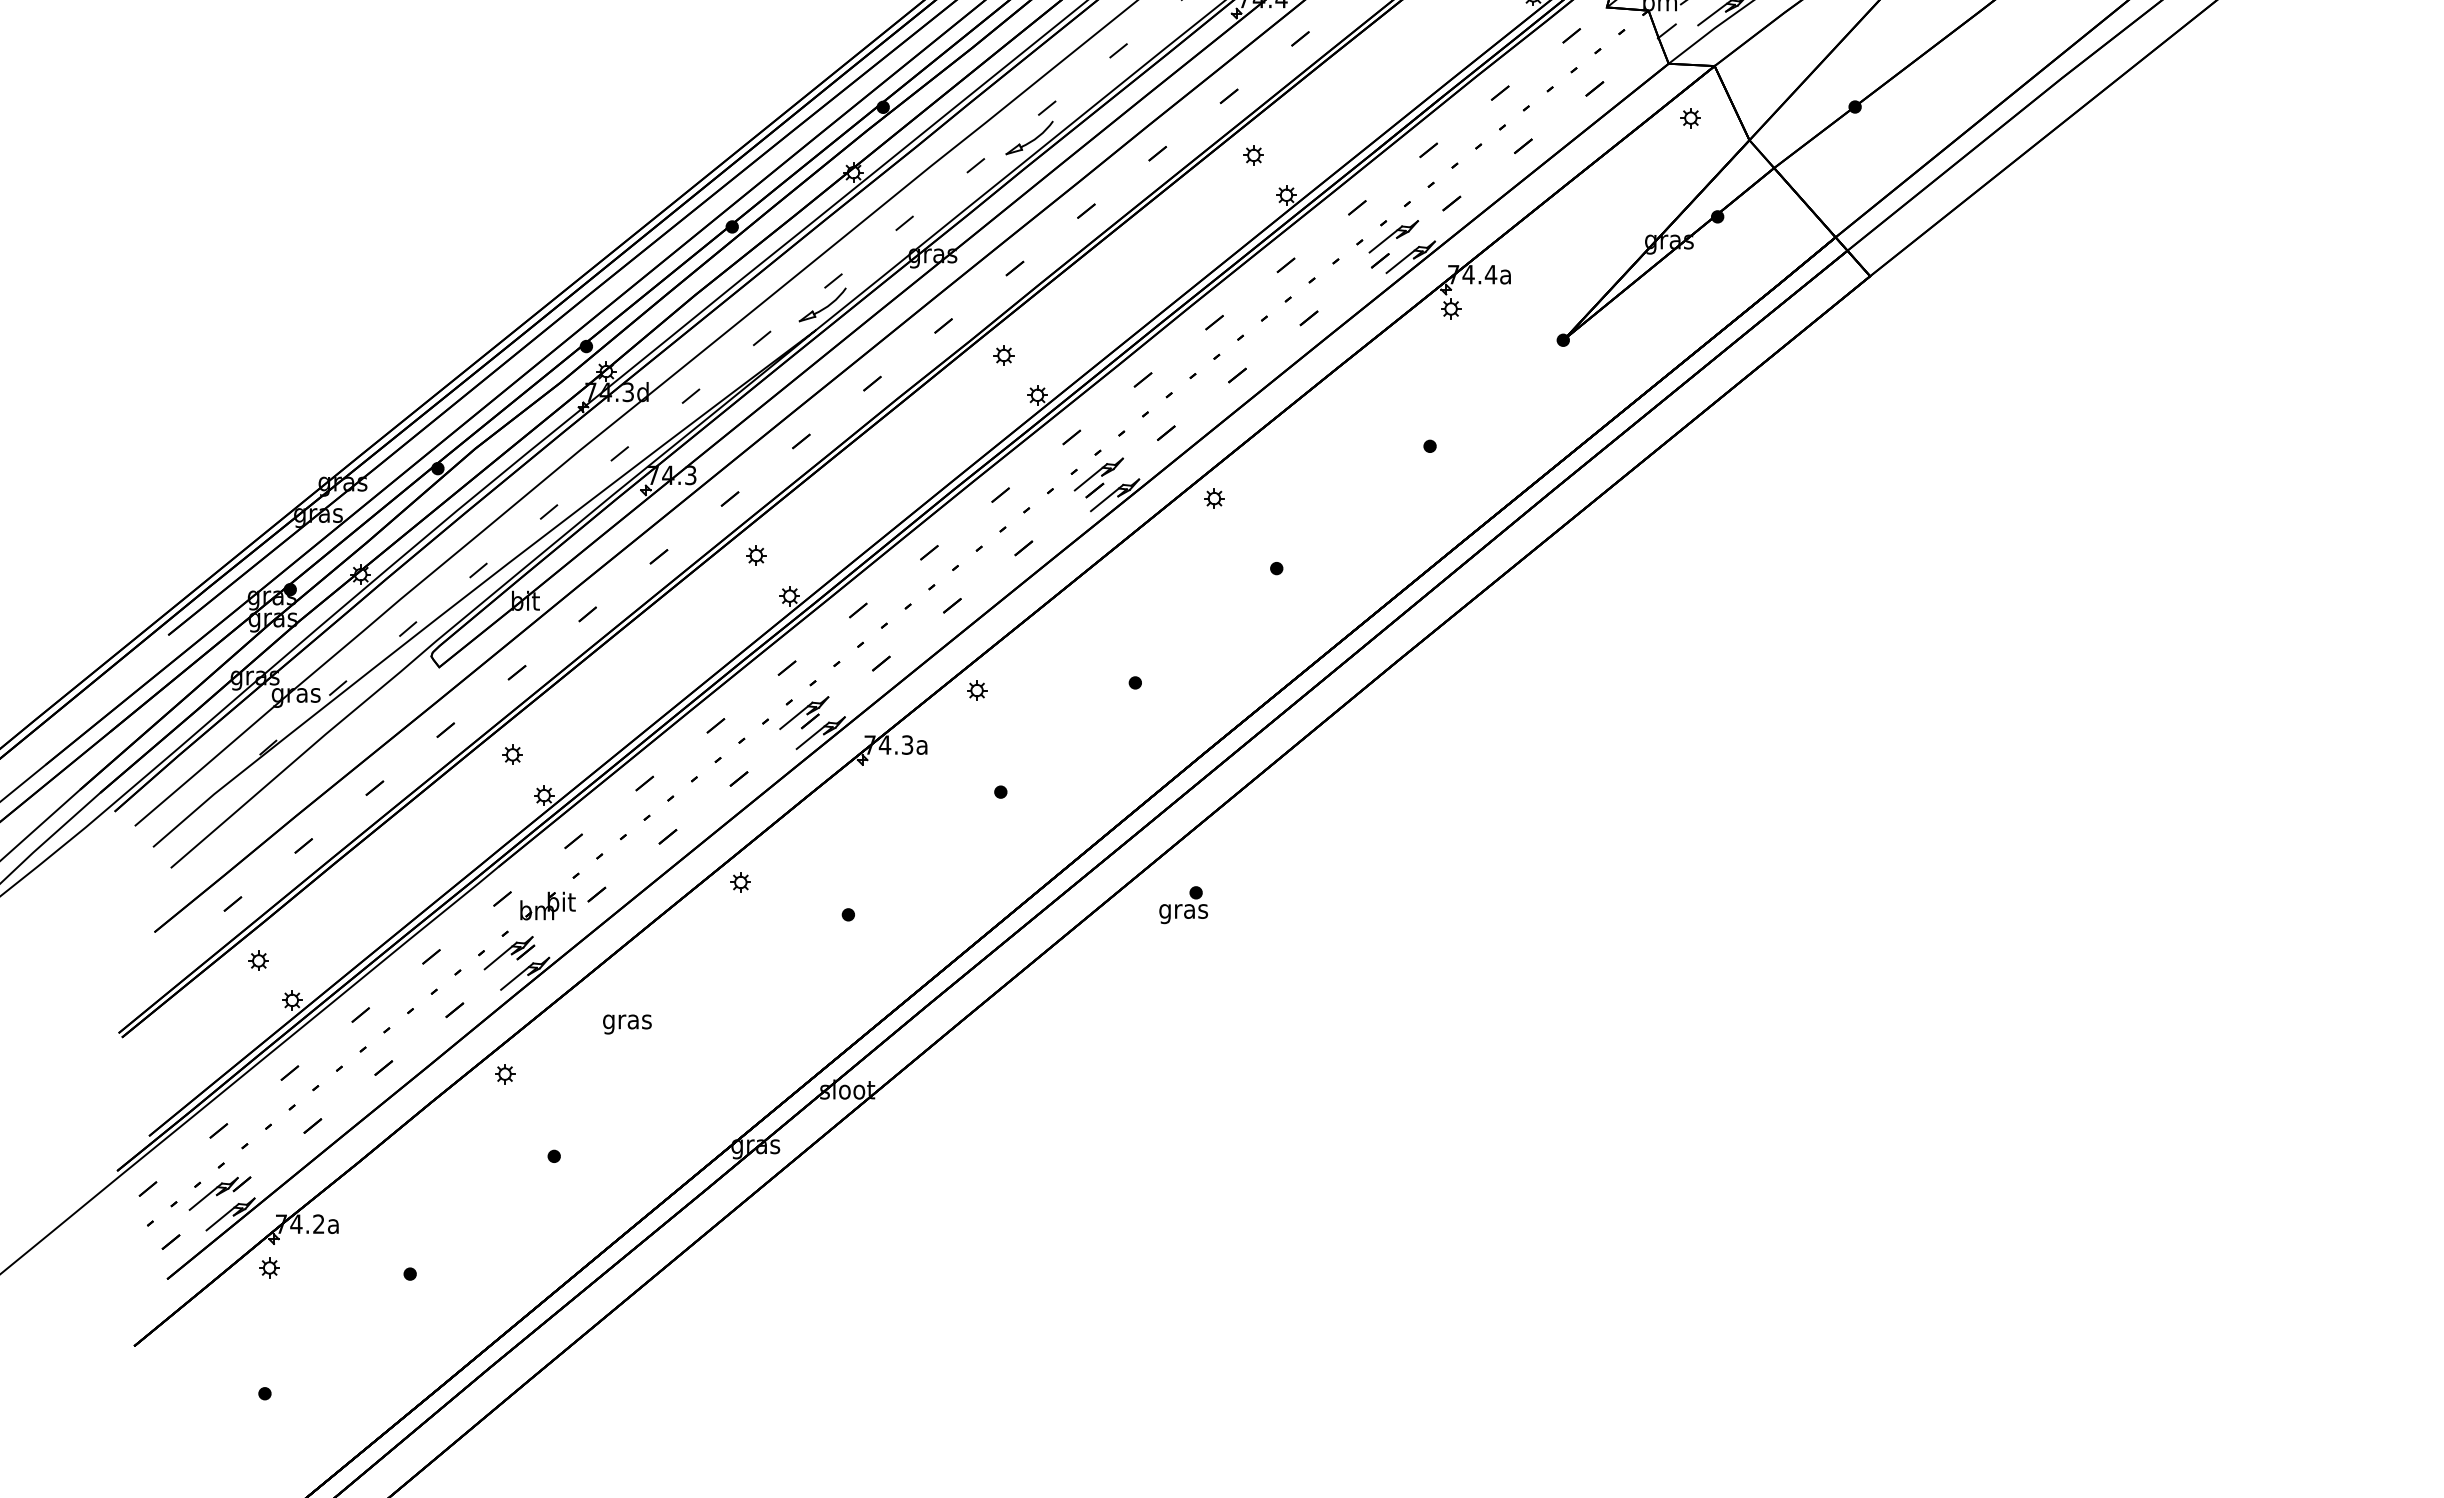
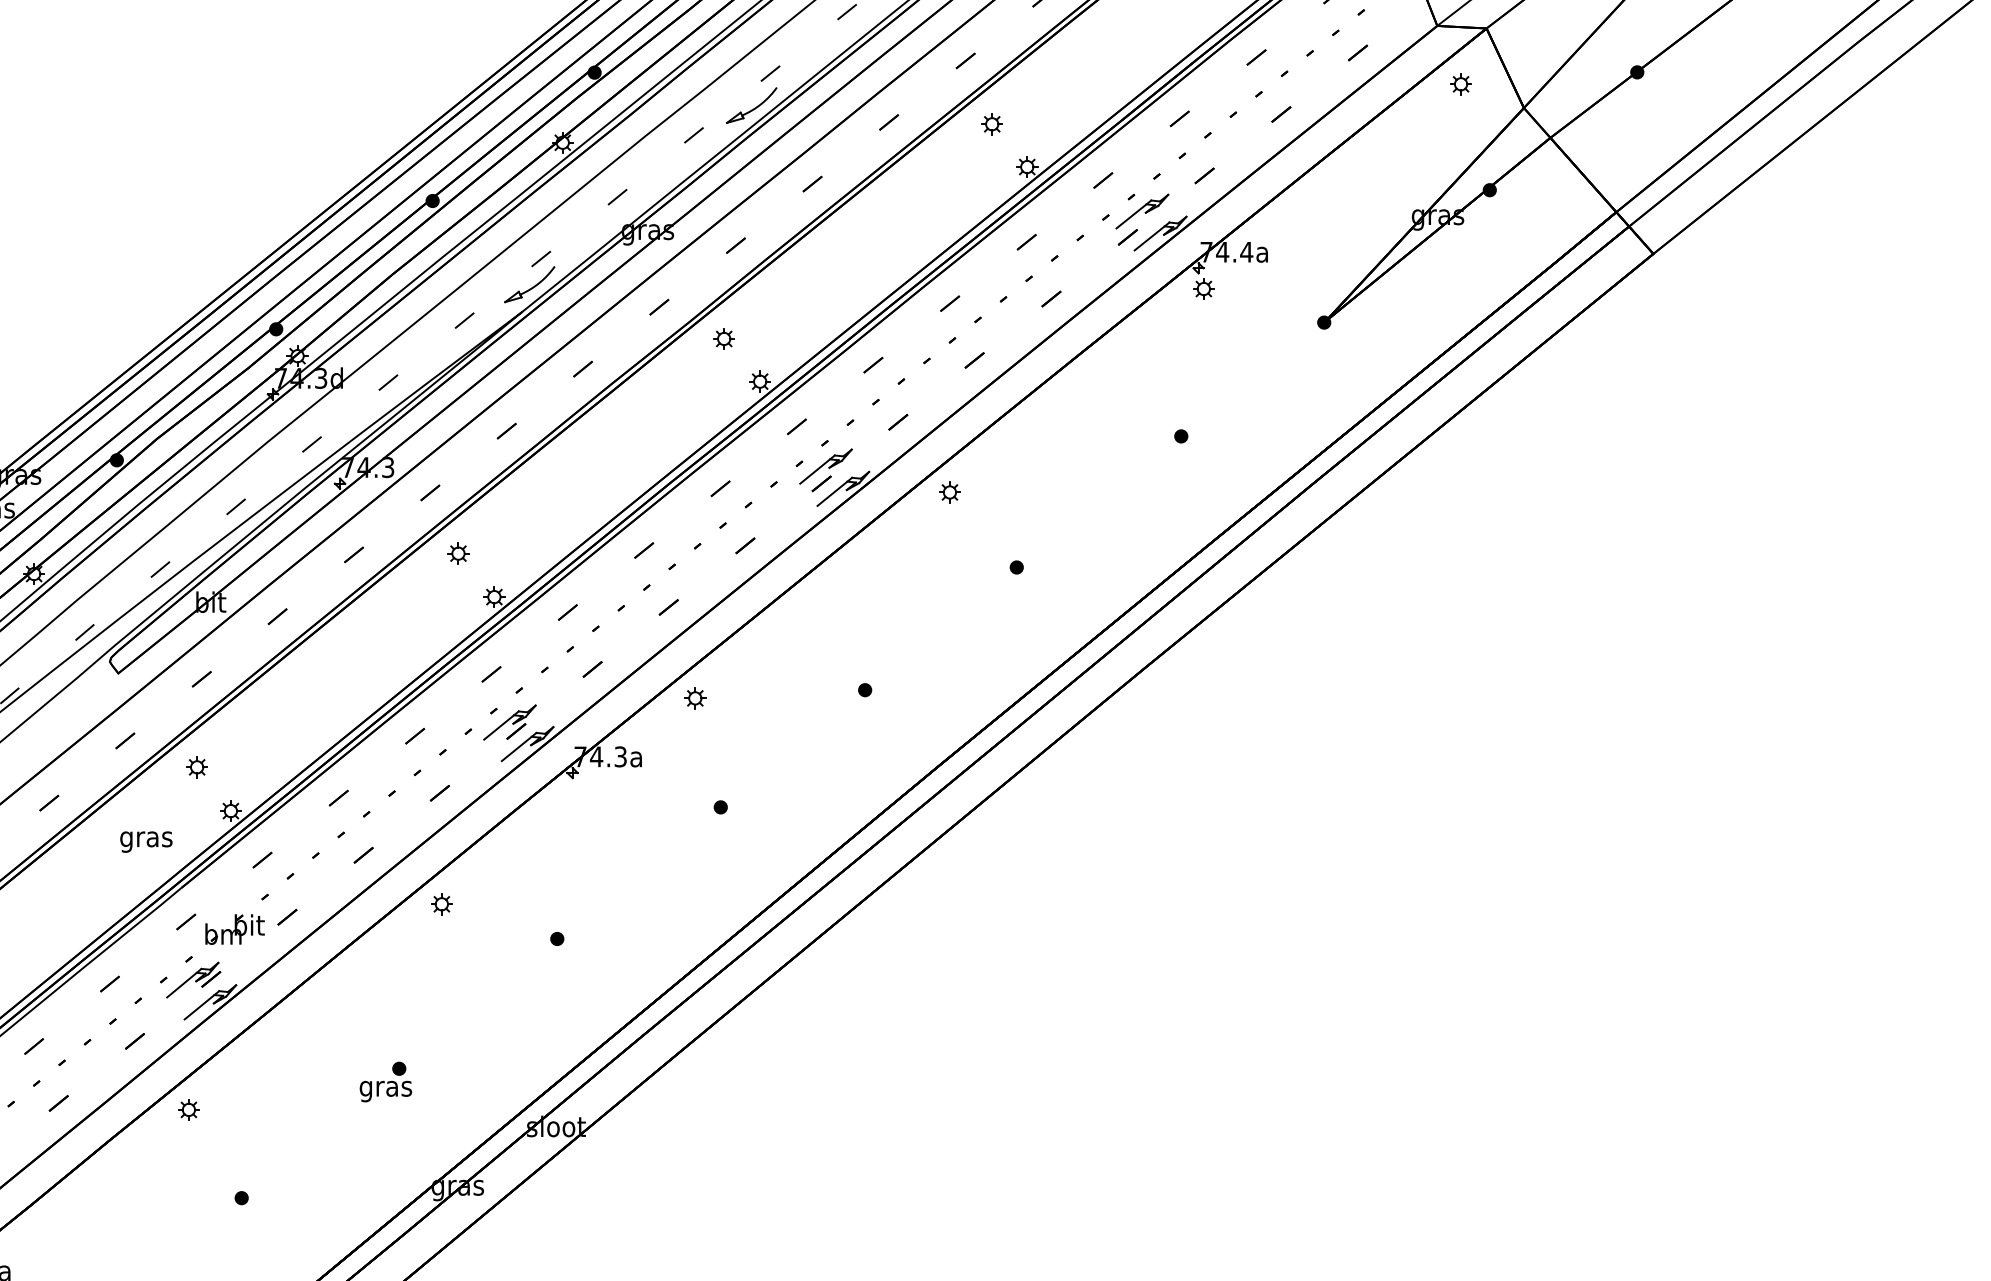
part: (1183, 905) -> (385, 1082), moved
text: (627, 1024) -> (146, 842), moved

